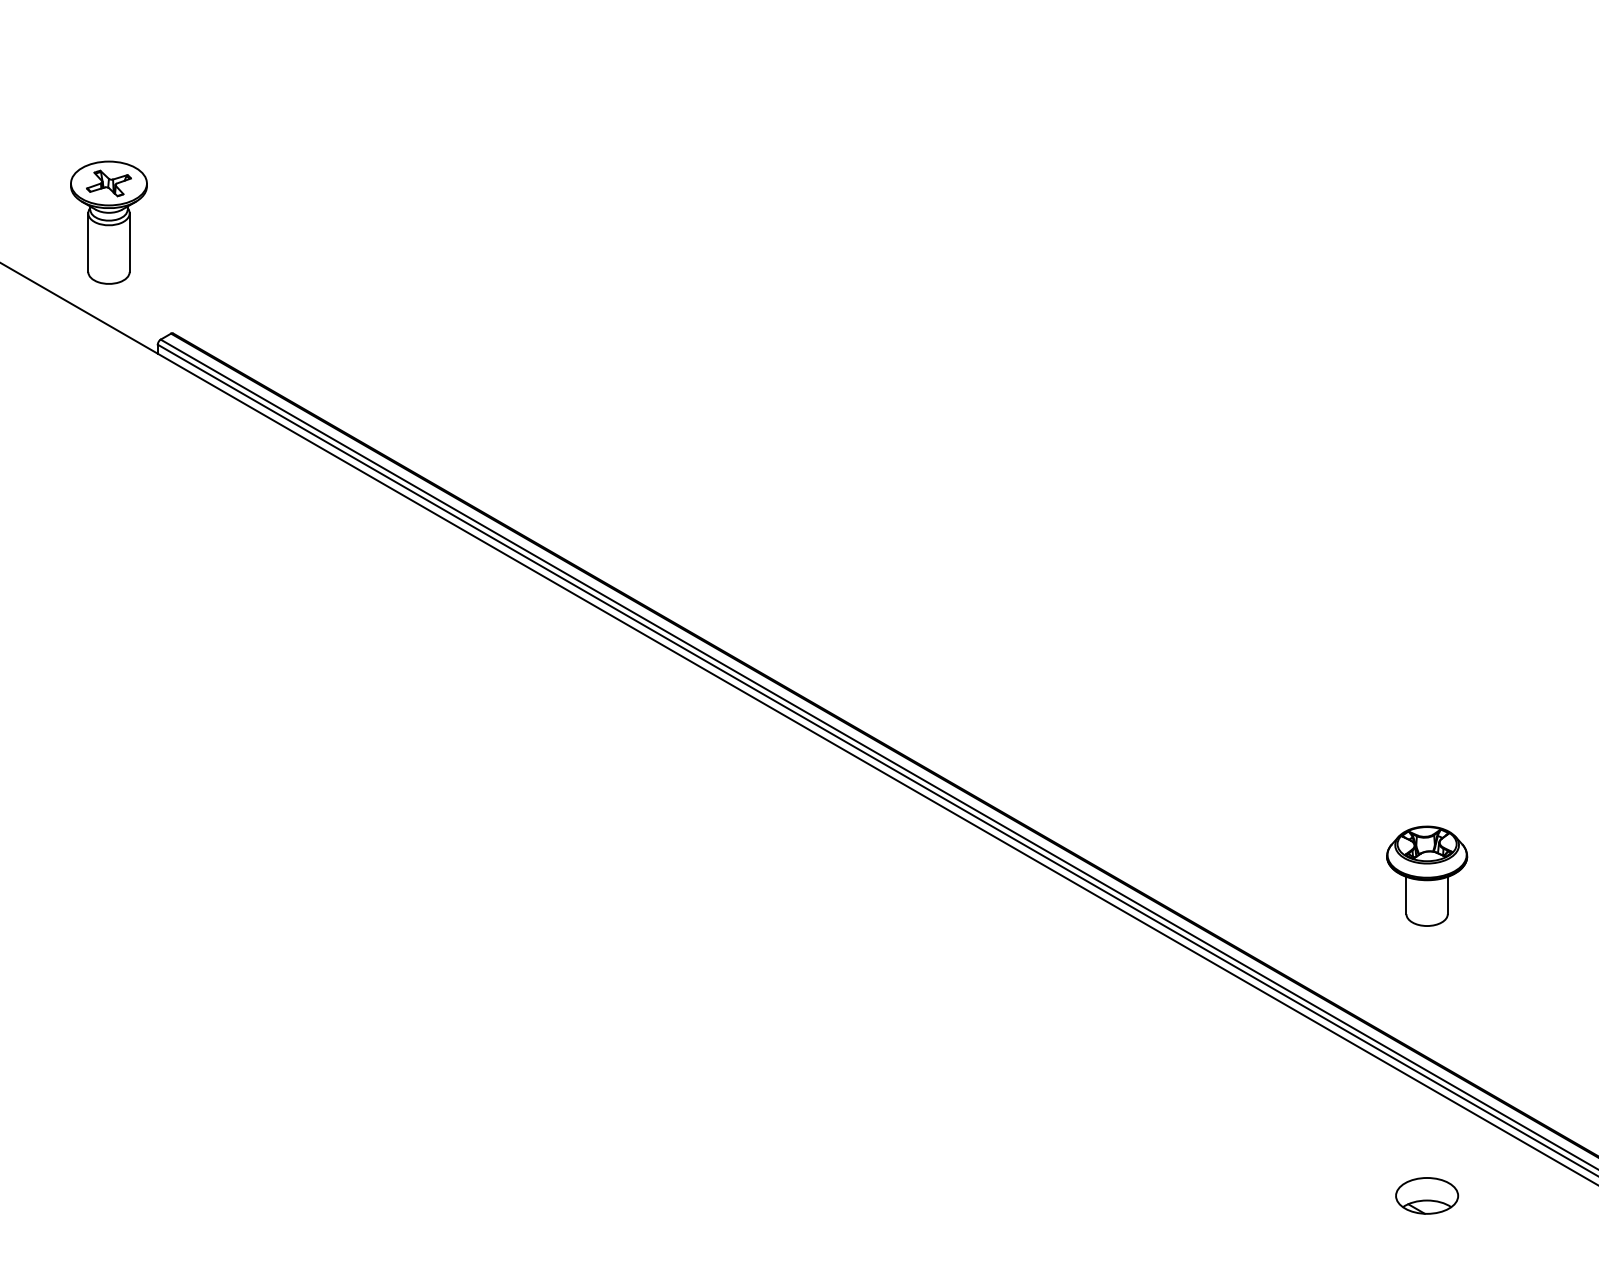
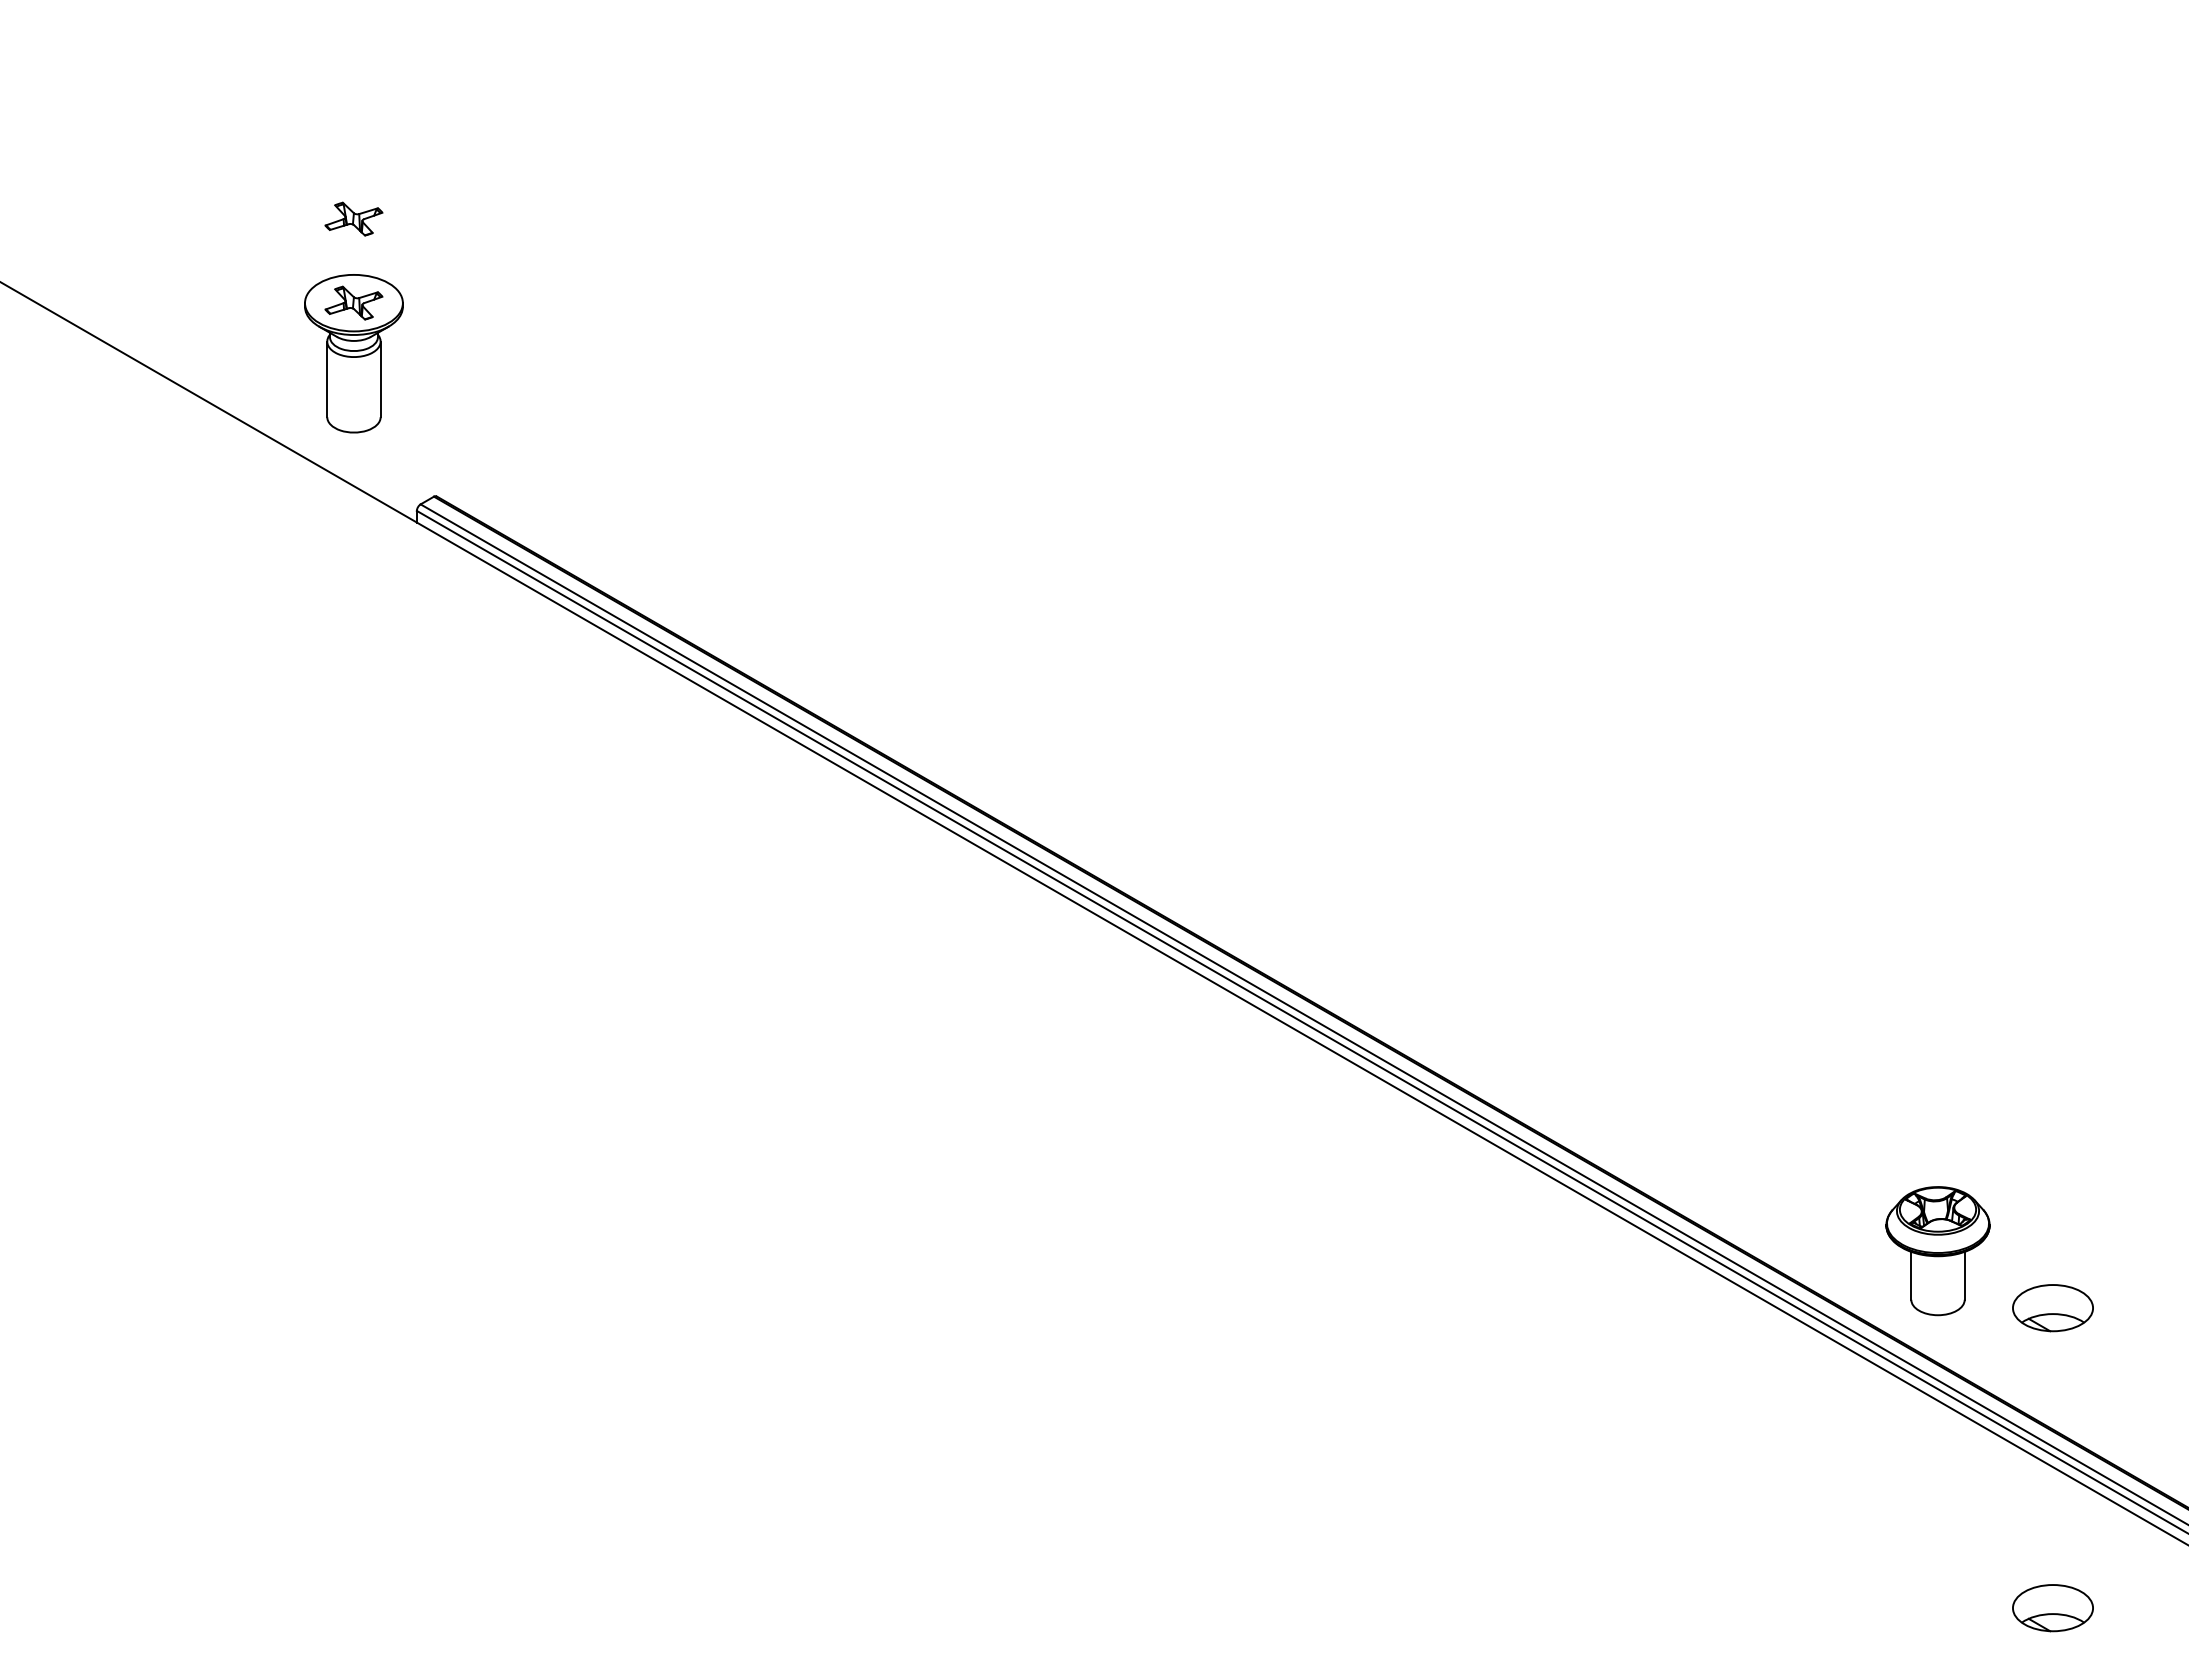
part: (108, 117) -> (353, 218), added
part: (1426, 876) -> (1937, 1251), moved
part: (1426, 963) -> (2052, 1308), added

